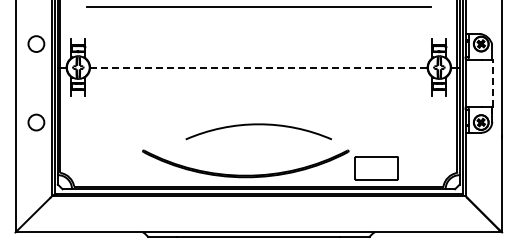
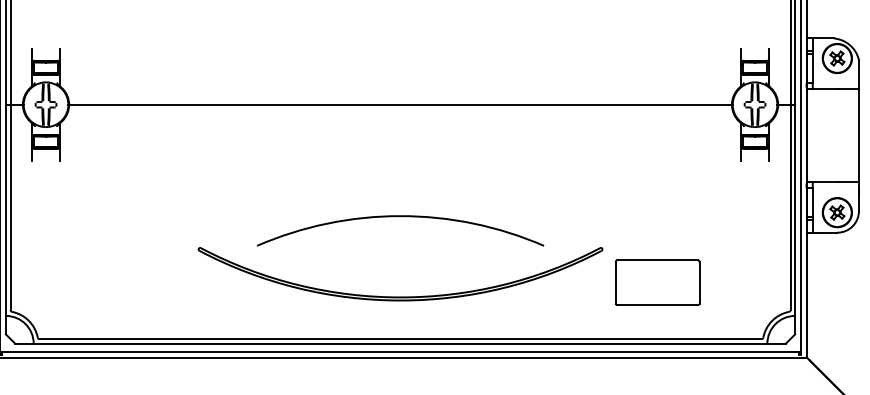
line: (258, 67) -> (399, 104), dashed -> solid
line: (492, 83) -> (859, 135), dashed -> solid
part: (274, 172) -> (456, 291), moved

